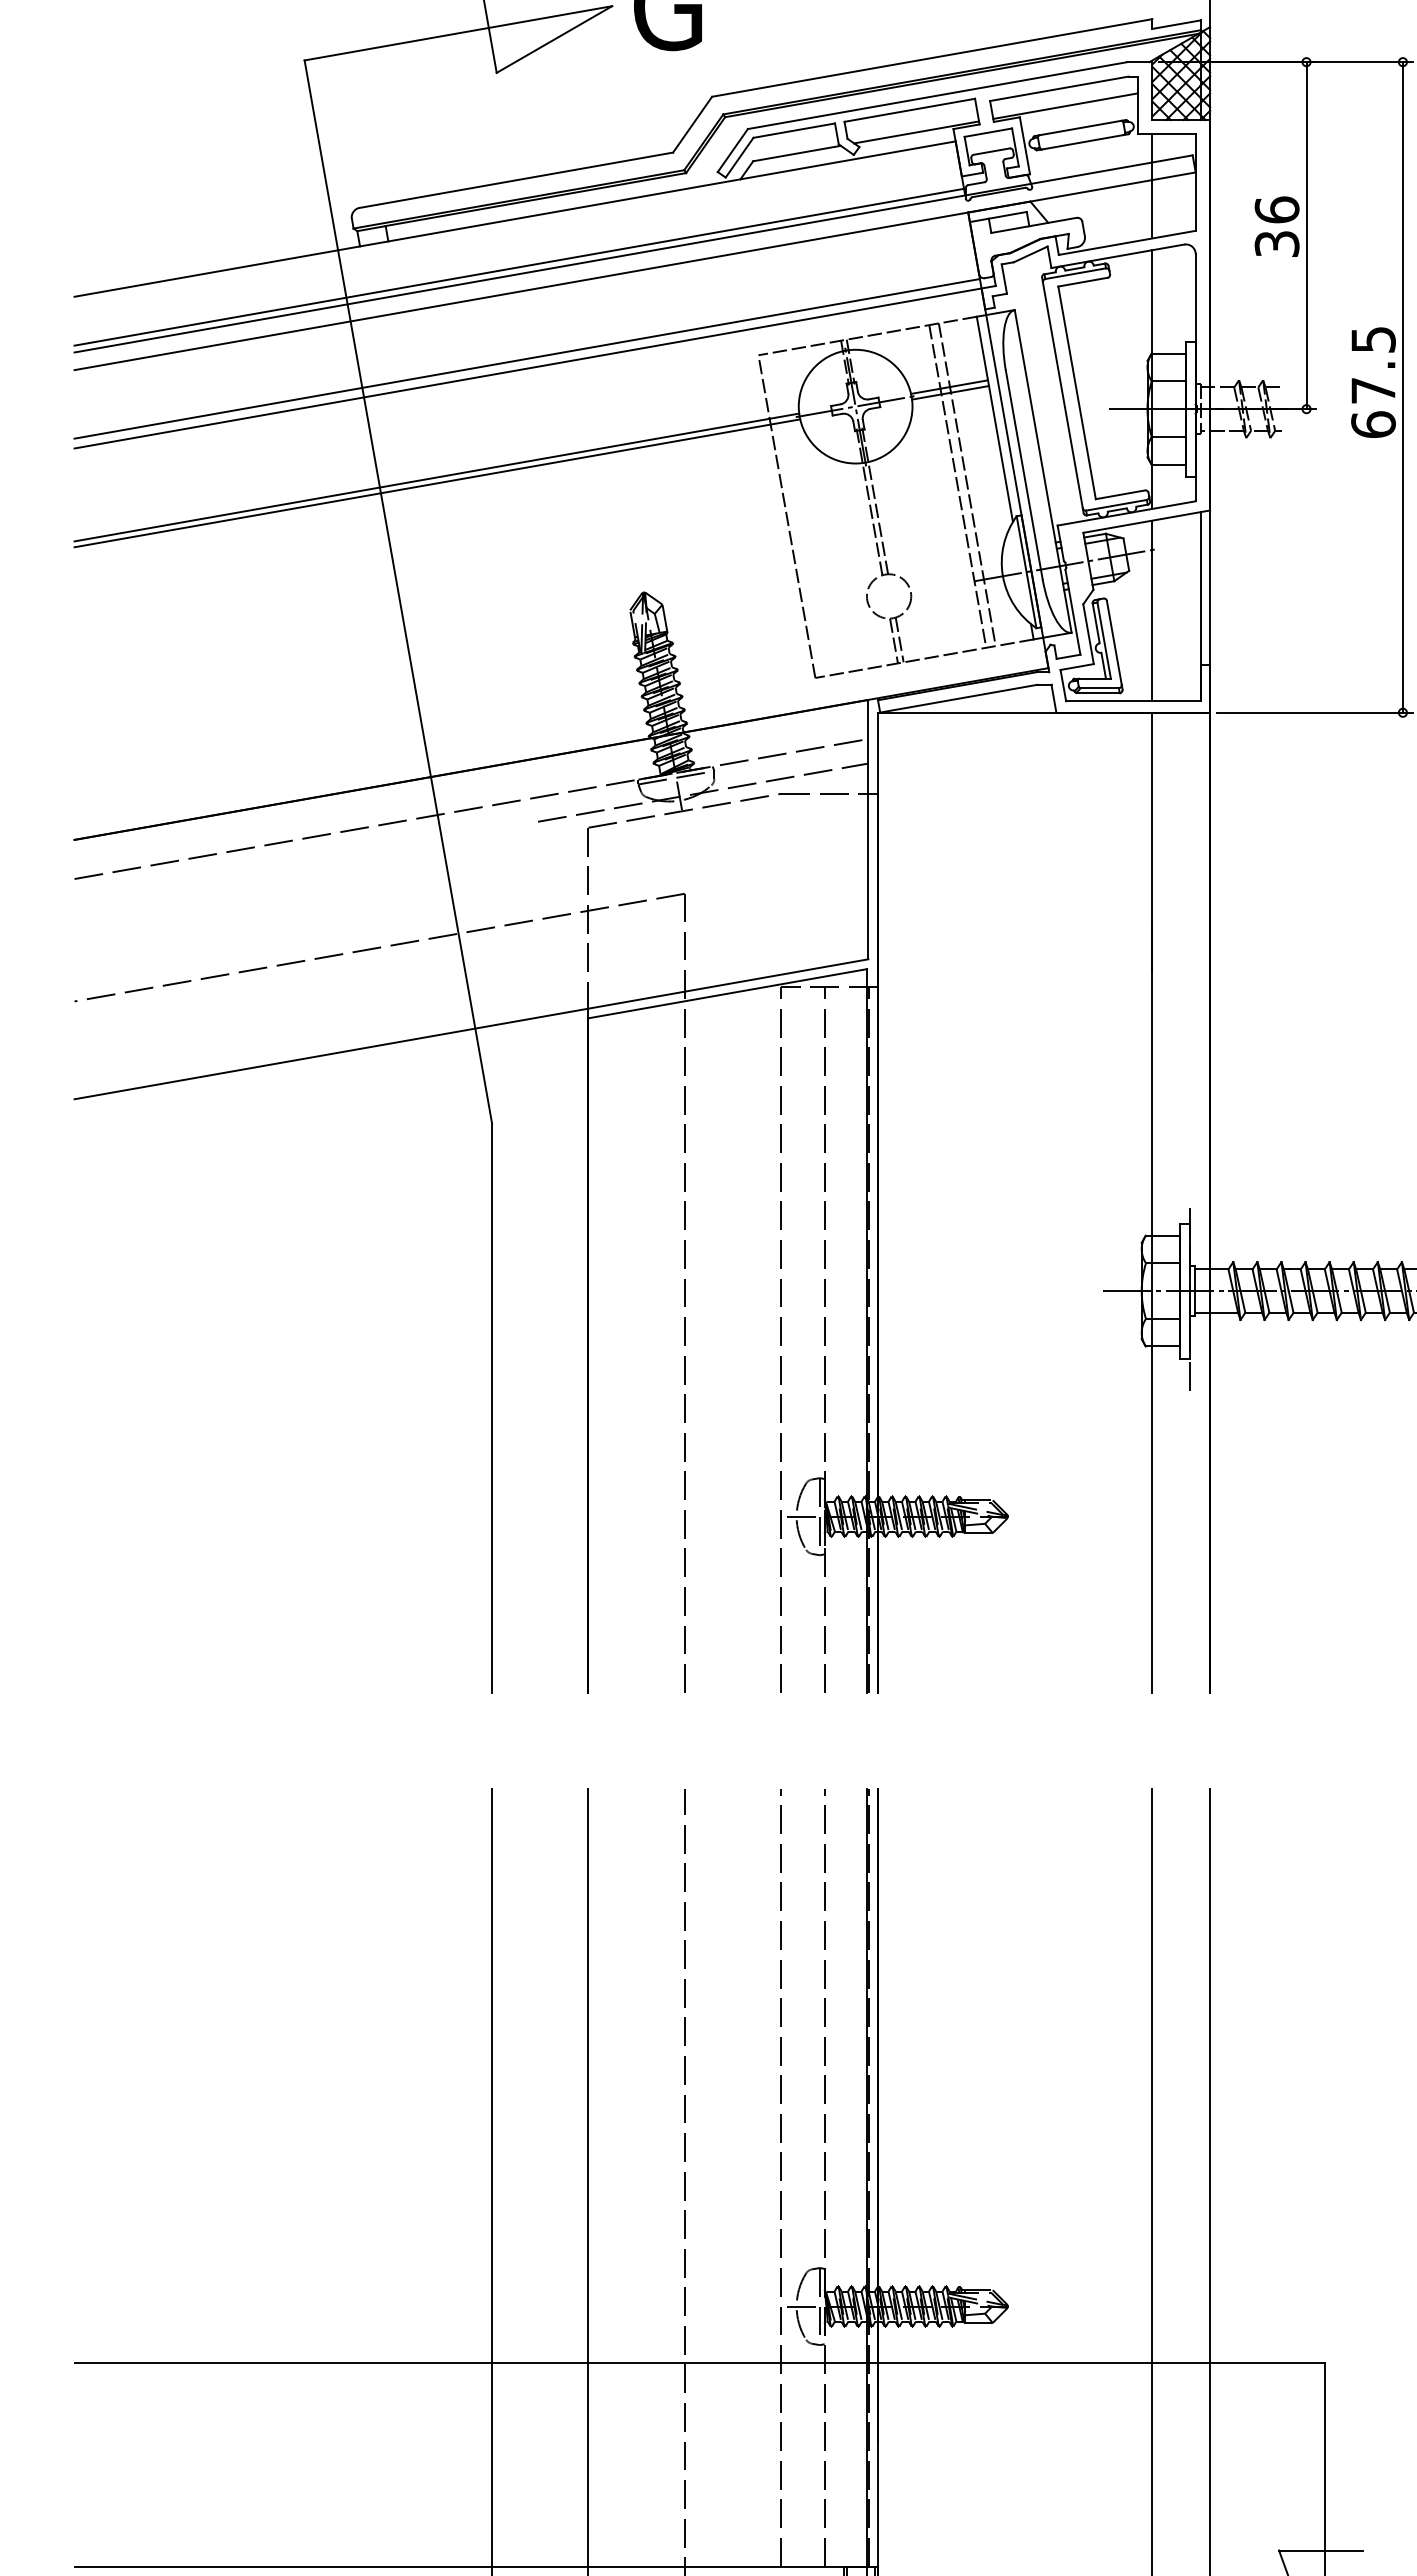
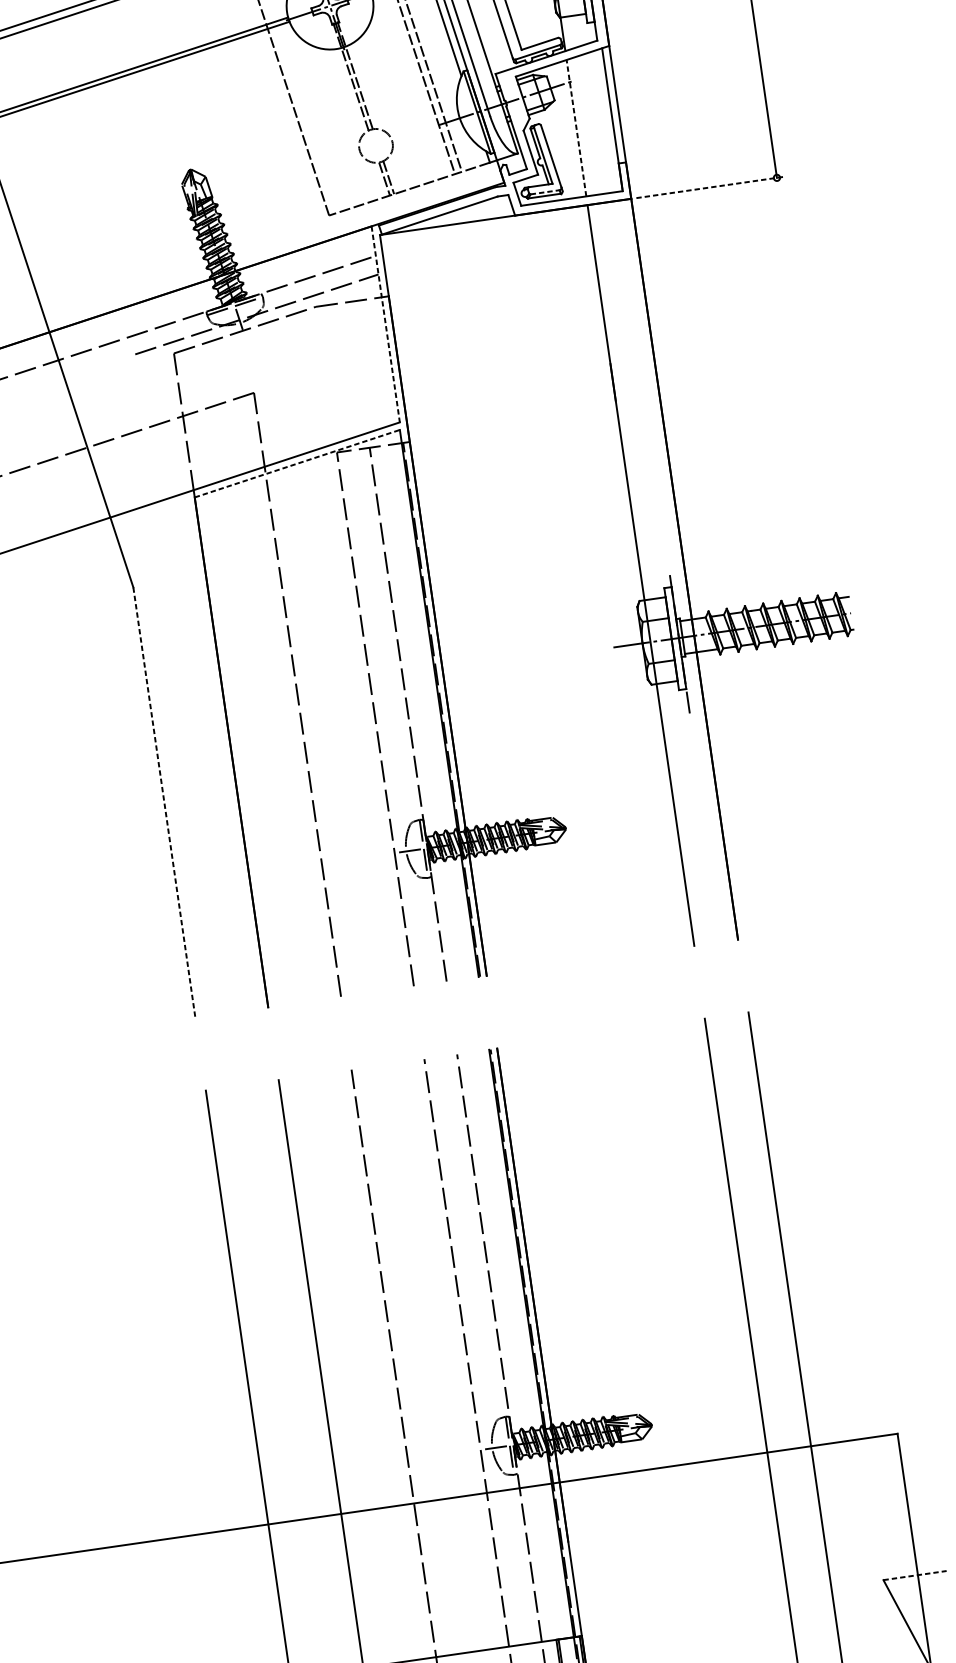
line: (1152, 610) -> (576, 127), solid -> dashed
line: (1100, 688) -> (545, 192), solid -> dashed
line: (1314, 712) -> (710, 187), solid -> dashed
line: (868, 829) -> (385, 324), solid -> dashed
line: (728, 993) -> (297, 463), solid -> dashed
line: (492, 1408) -> (164, 802), solid -> dashed
line: (1320, 2550) -> (914, 1575), solid -> dashed

